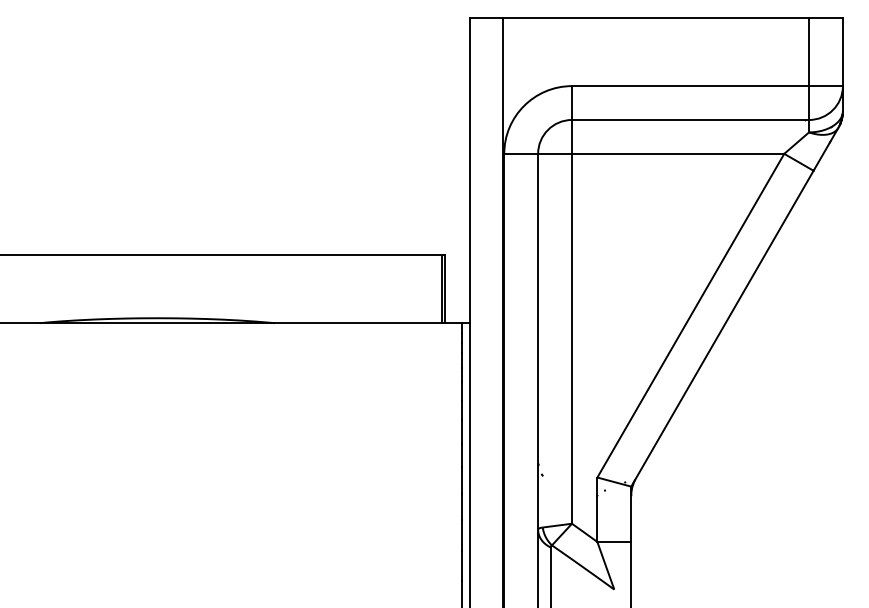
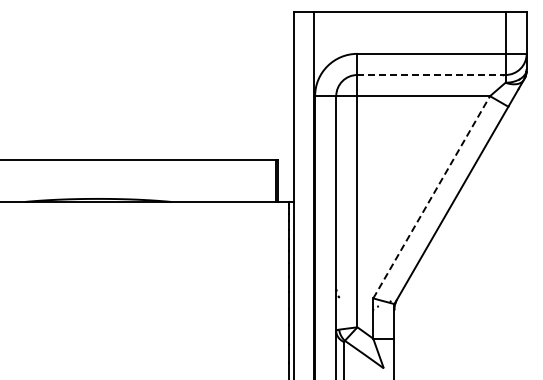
line: (690, 120) -> (431, 75), solid -> dashed
line: (690, 316) -> (431, 197), solid -> dashed

